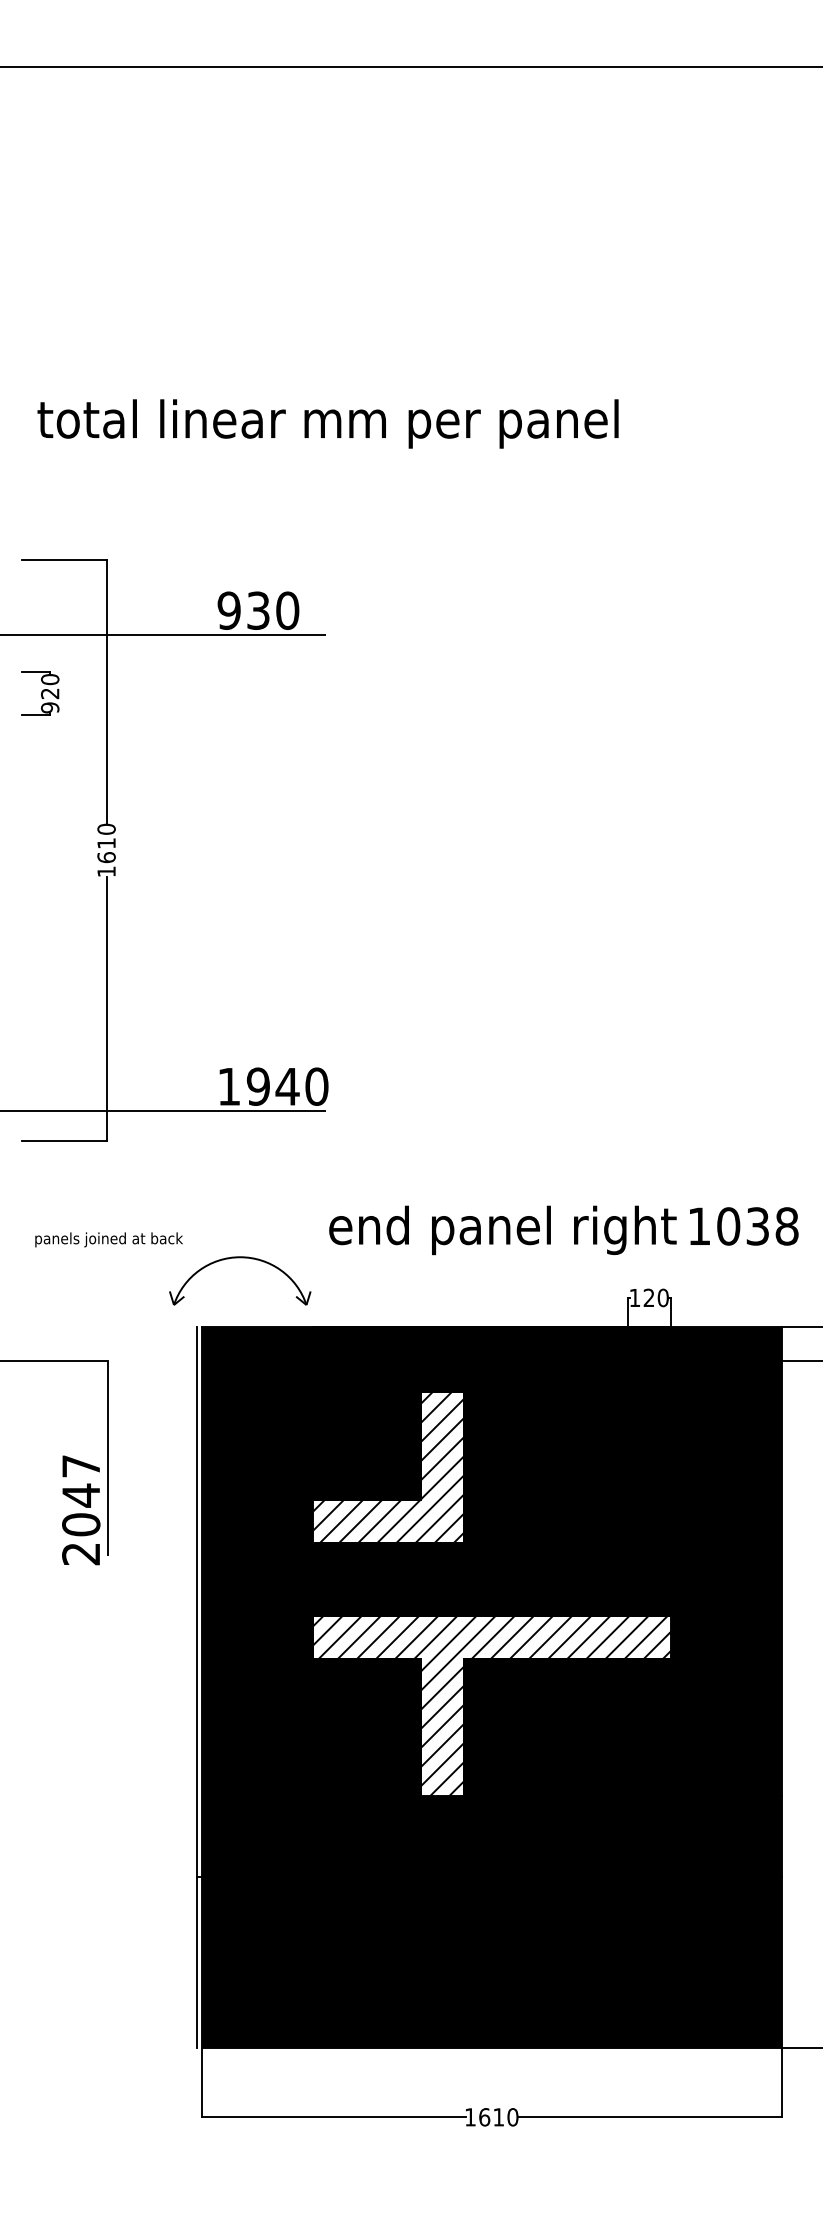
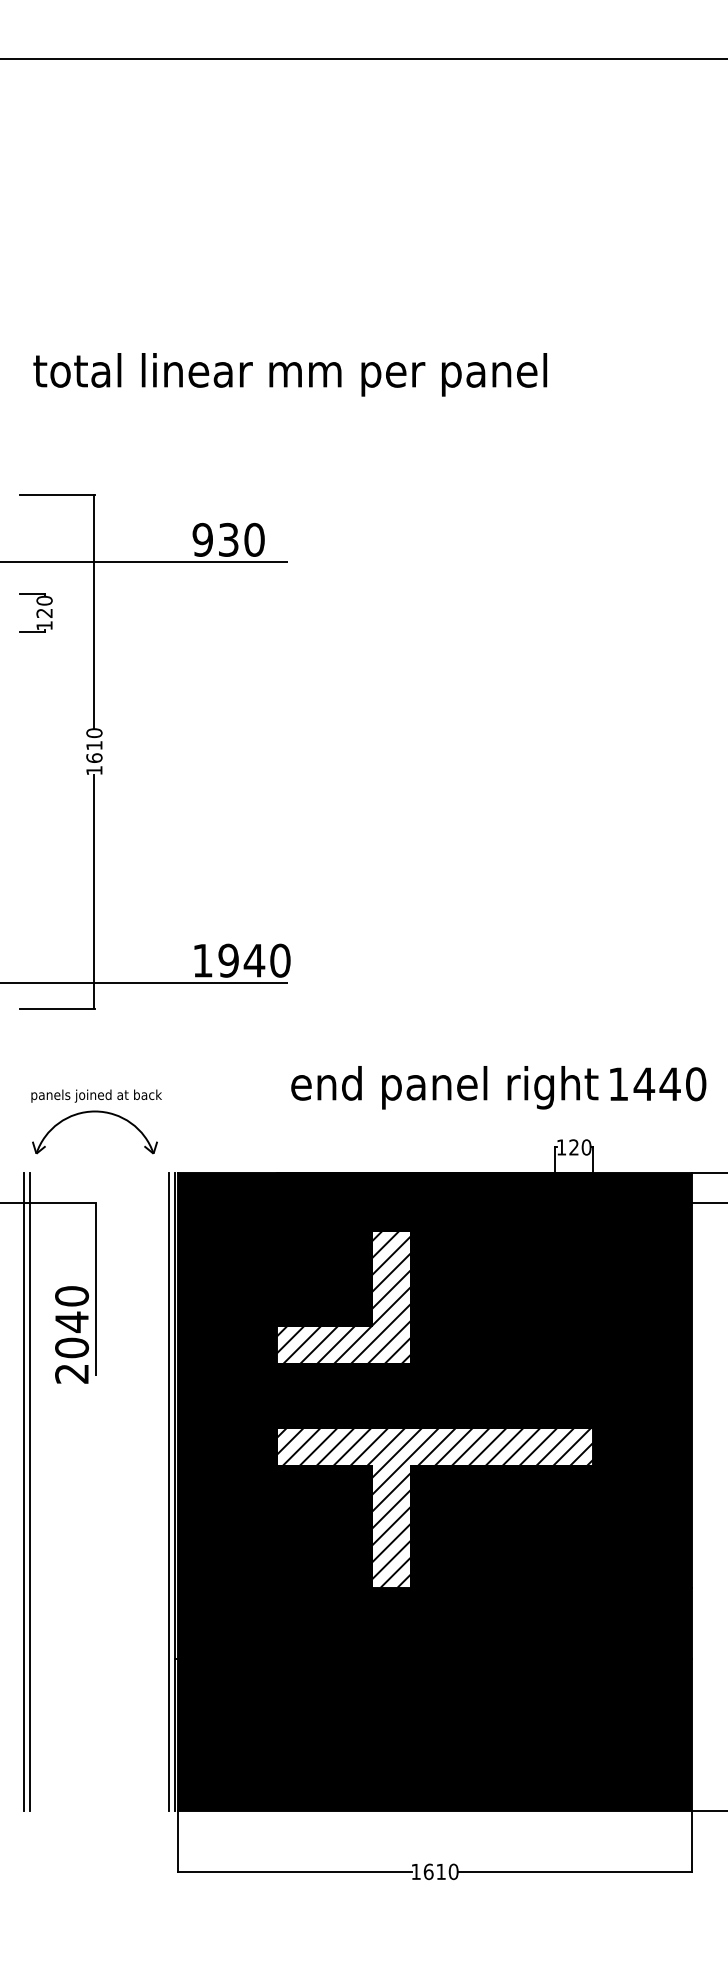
text: (50, 707) -> (44, 625), 920 -> 120
text: (757, 1226) -> (669, 1084), 1038 -> 1440
part: (240, 1258) -> (95, 1112), moved
text: (81, 1465) -> (72, 1295), 2047 -> 2040
line: (26, 1687) -> (23, 1491), added
line: (33, 1687) -> (29, 1491), added
line: (190, 1687) -> (168, 1491), added

